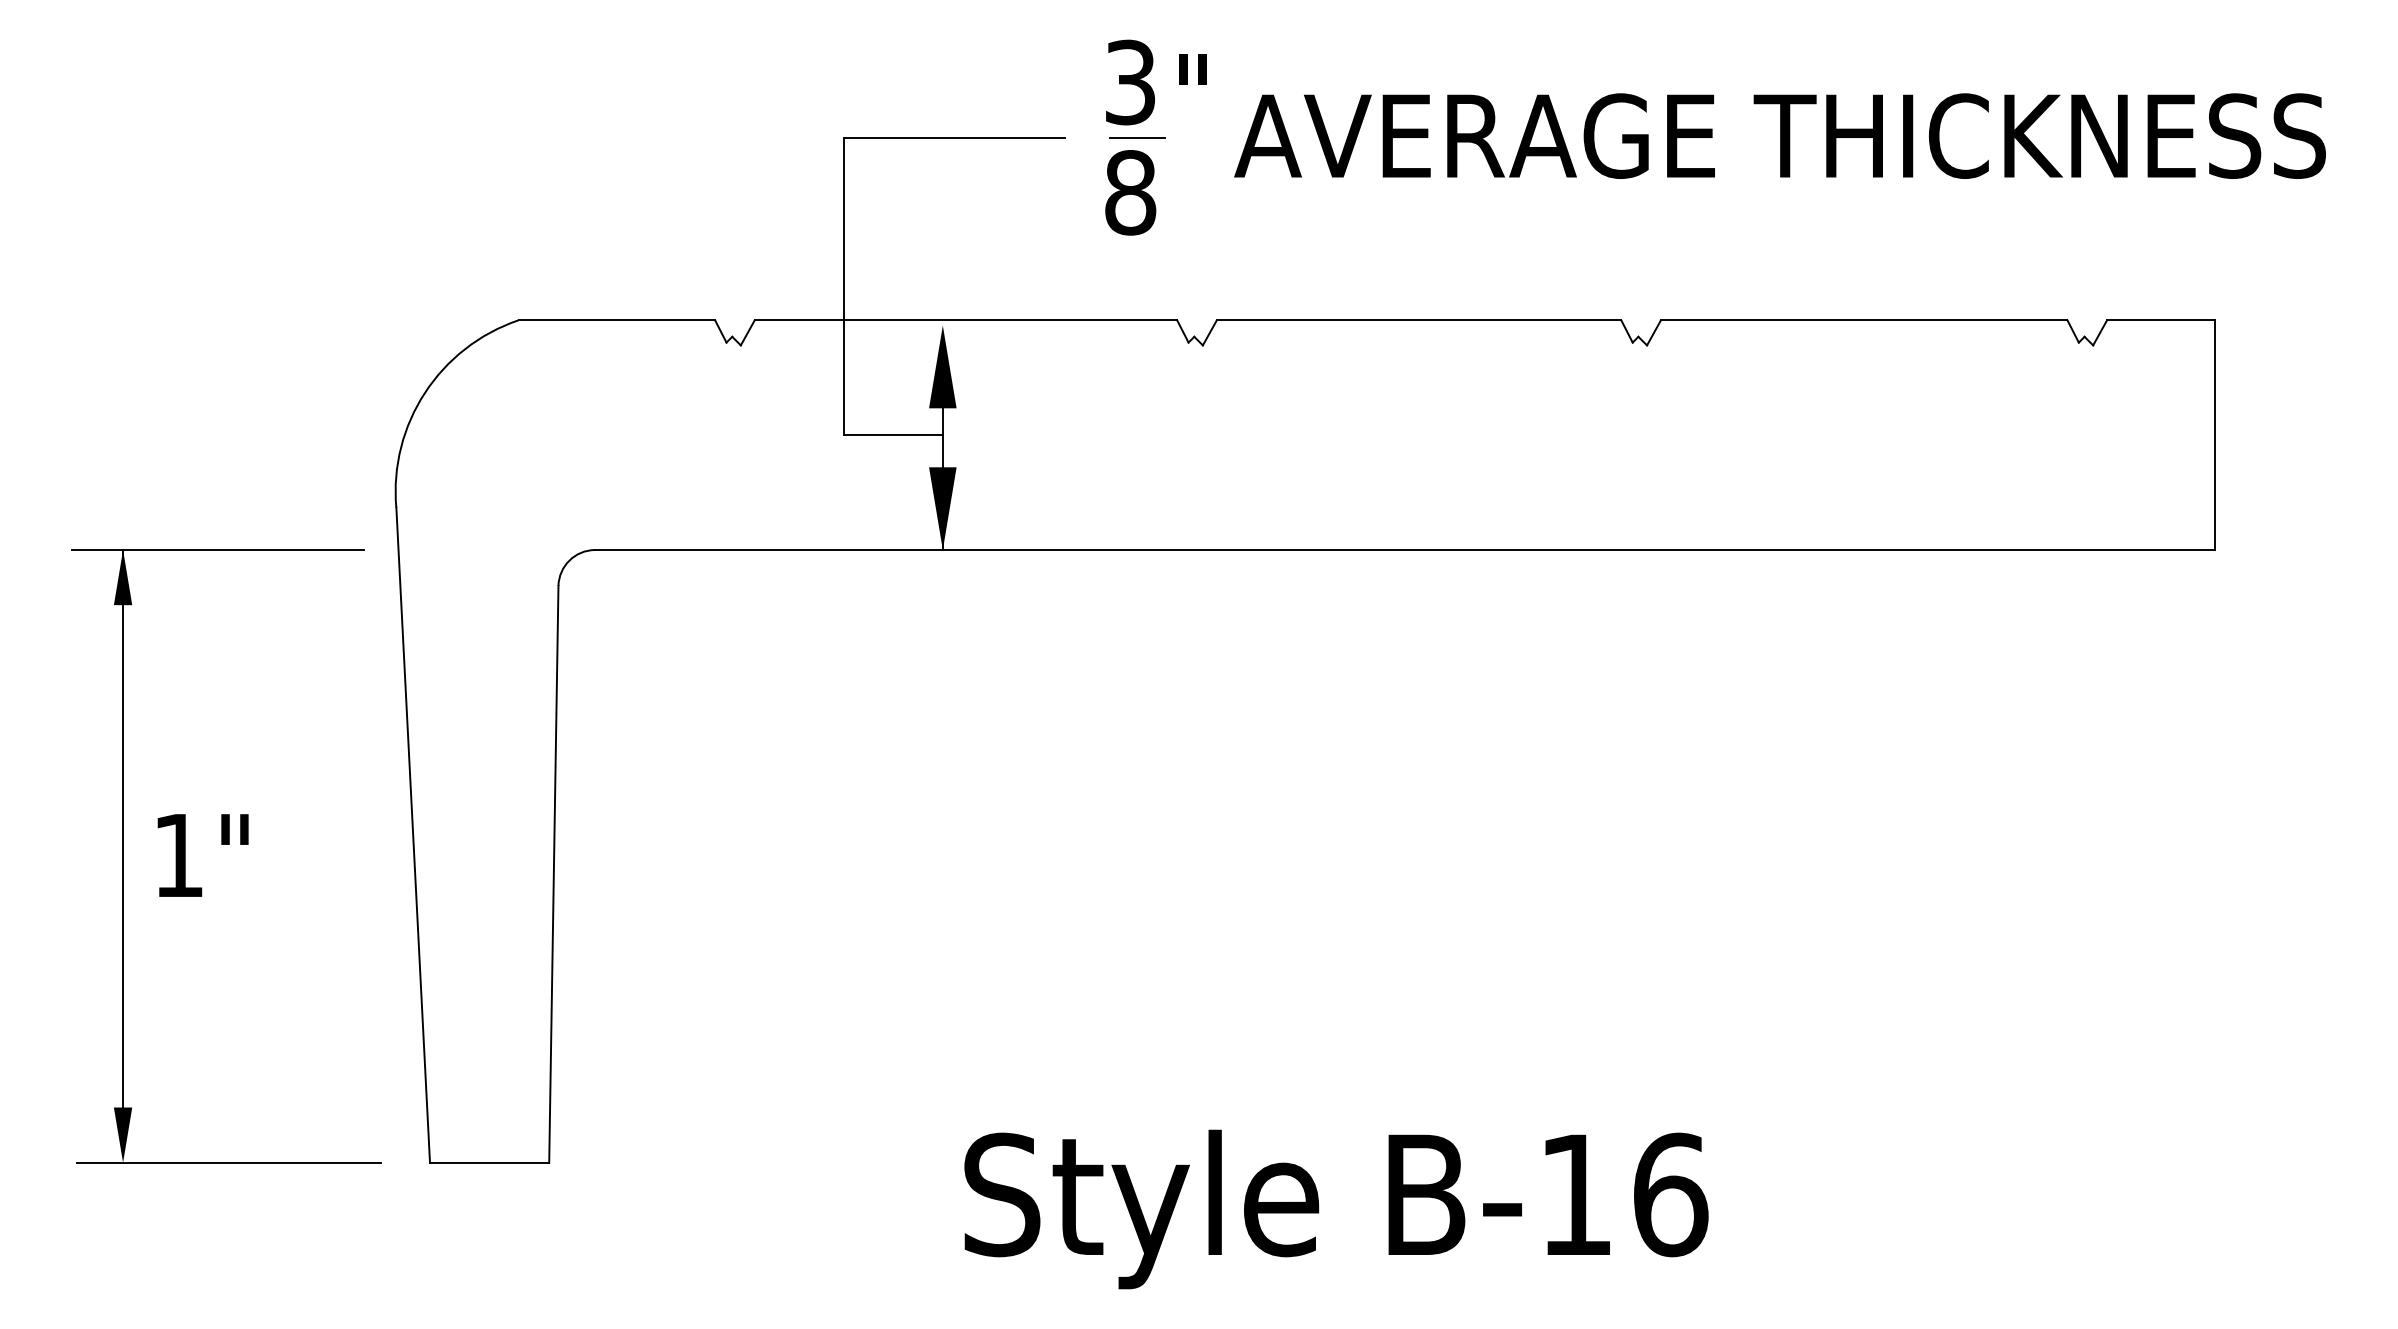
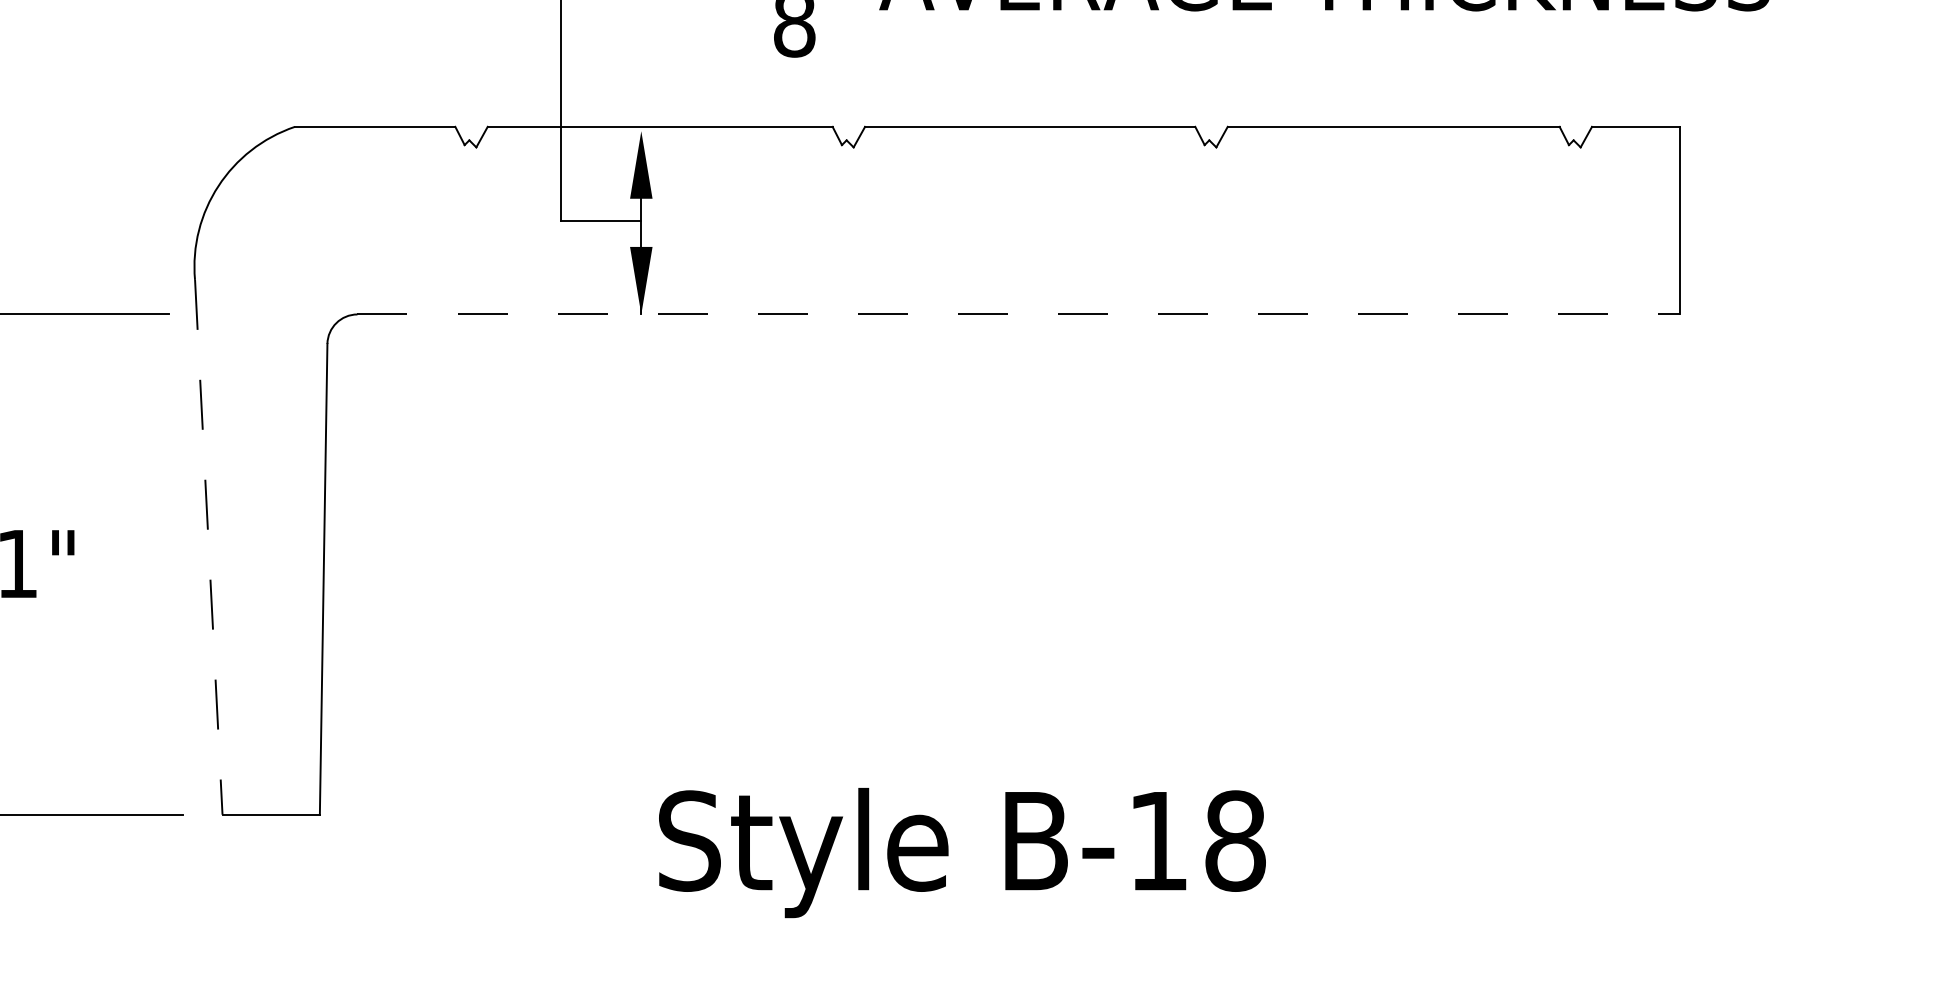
line: (1404, 550) -> (1018, 314), solid -> dashed
line: (413, 835) -> (209, 547), solid -> dashed
text: (1670, 1194) -> (1235, 840), B-16 -> B-18

